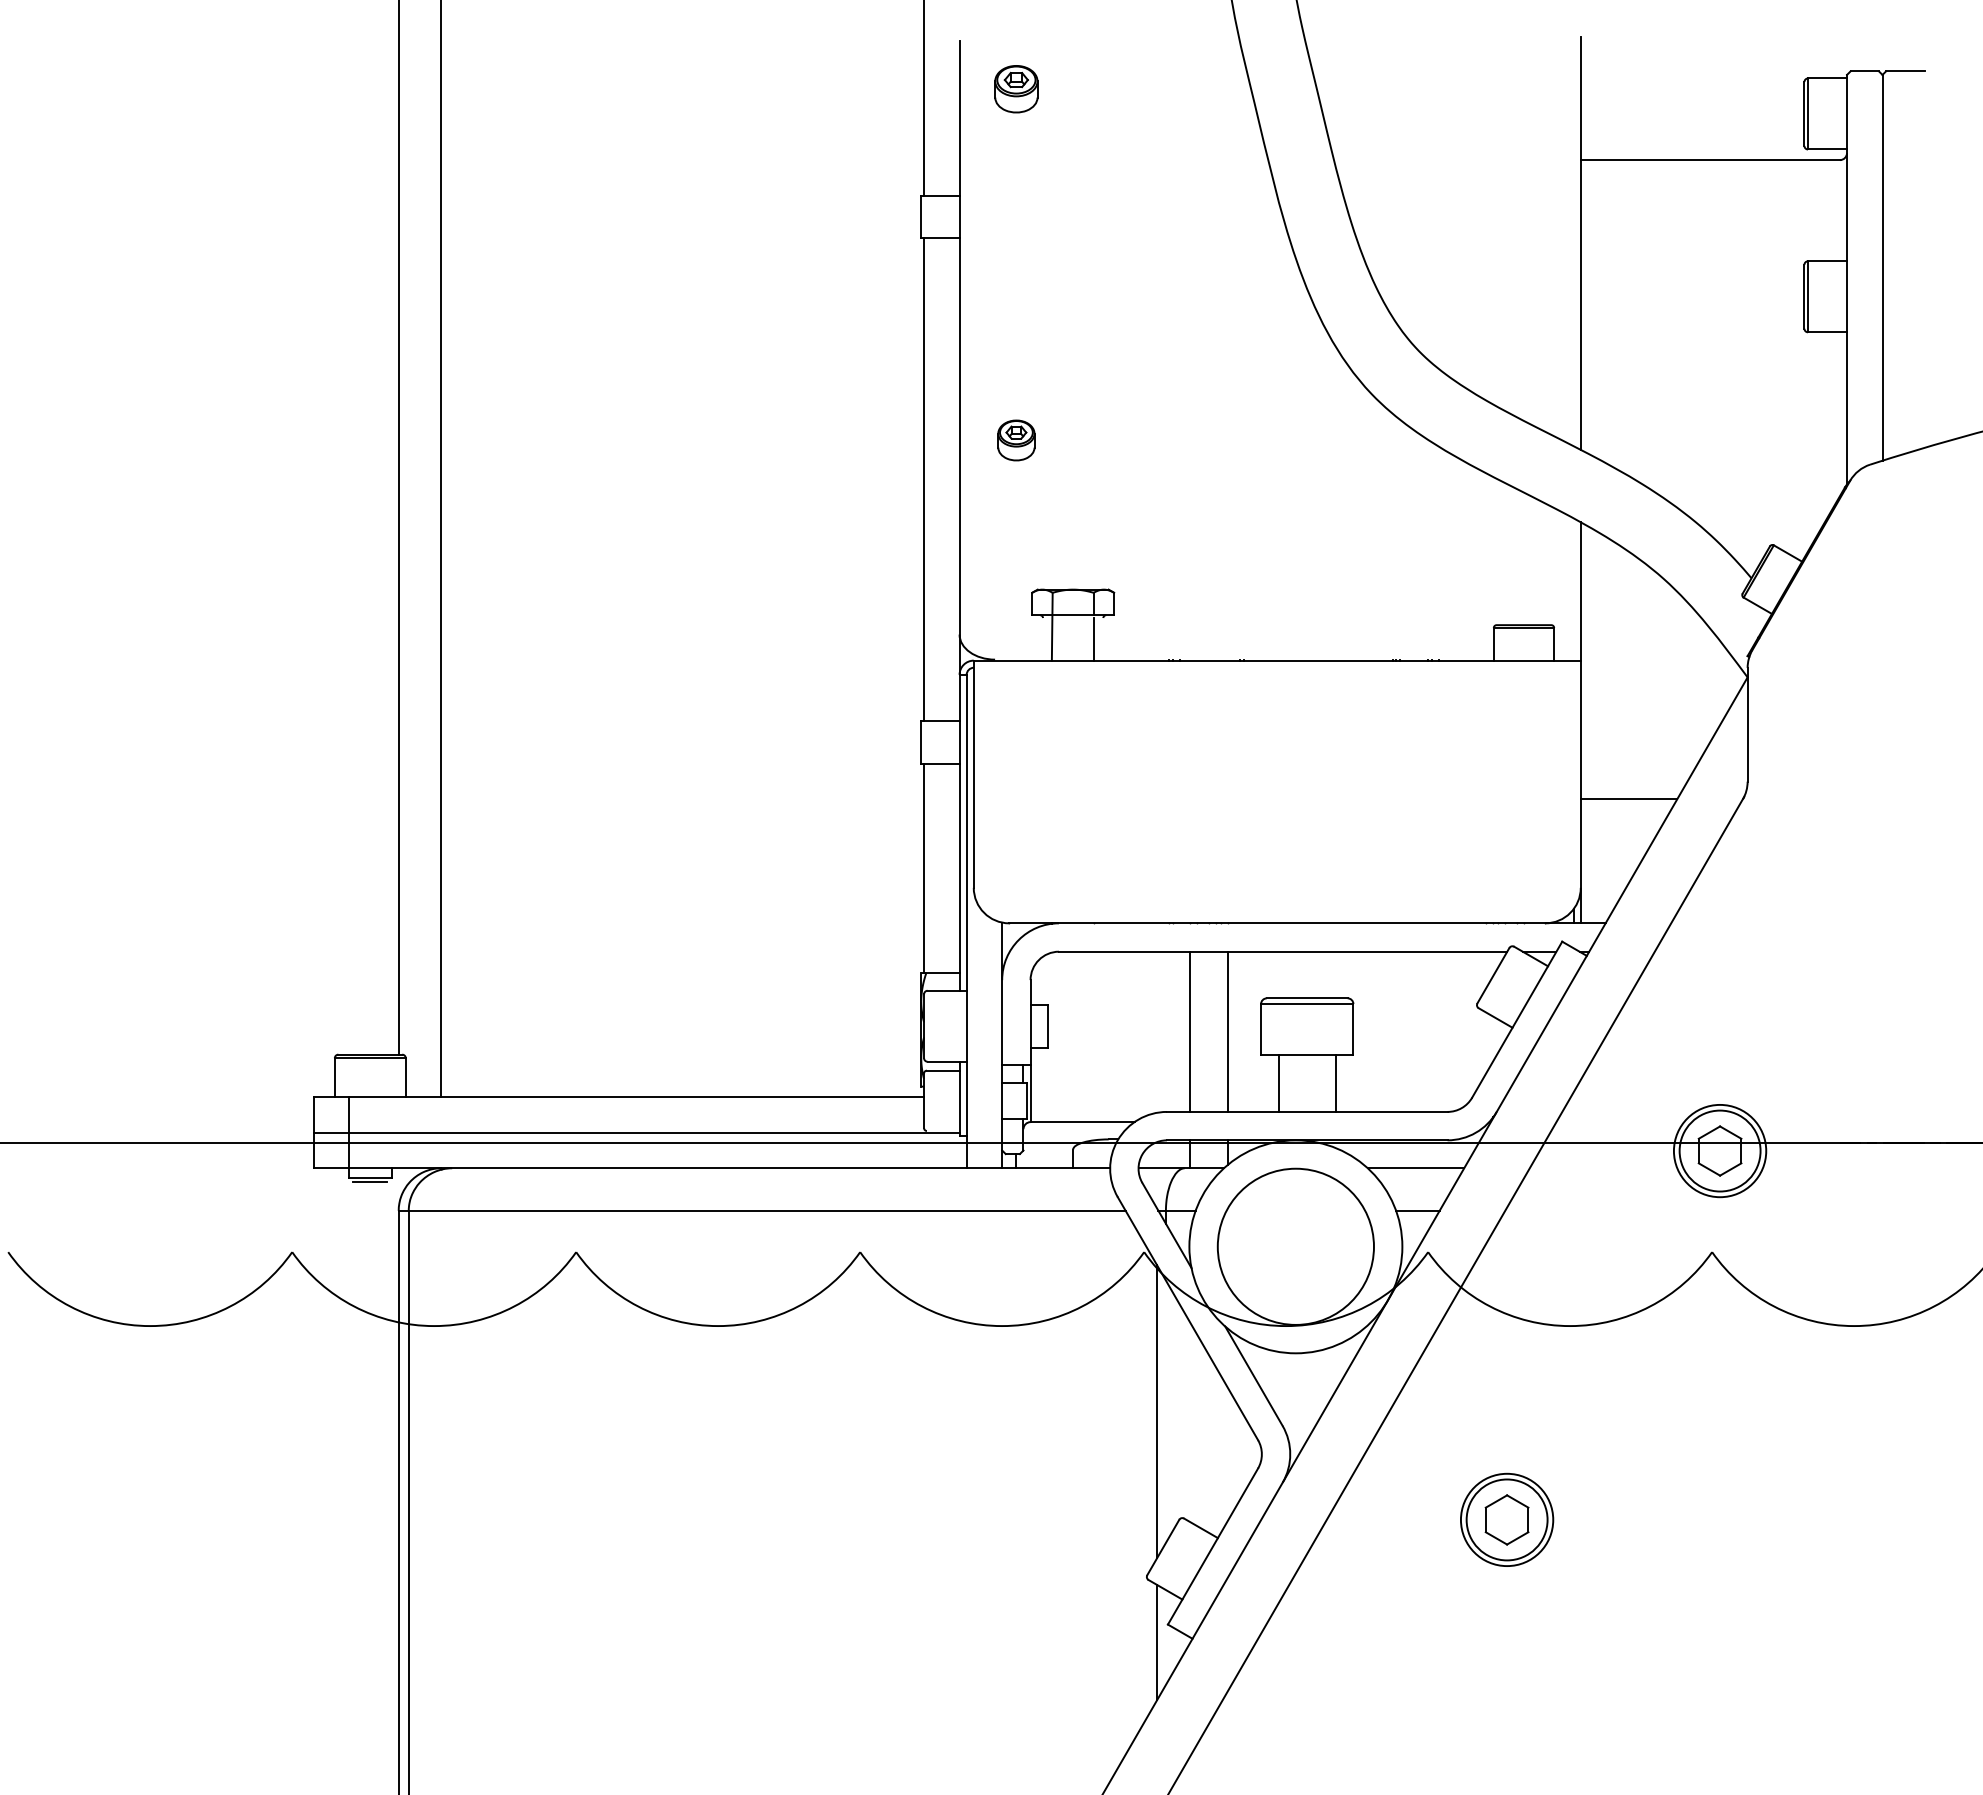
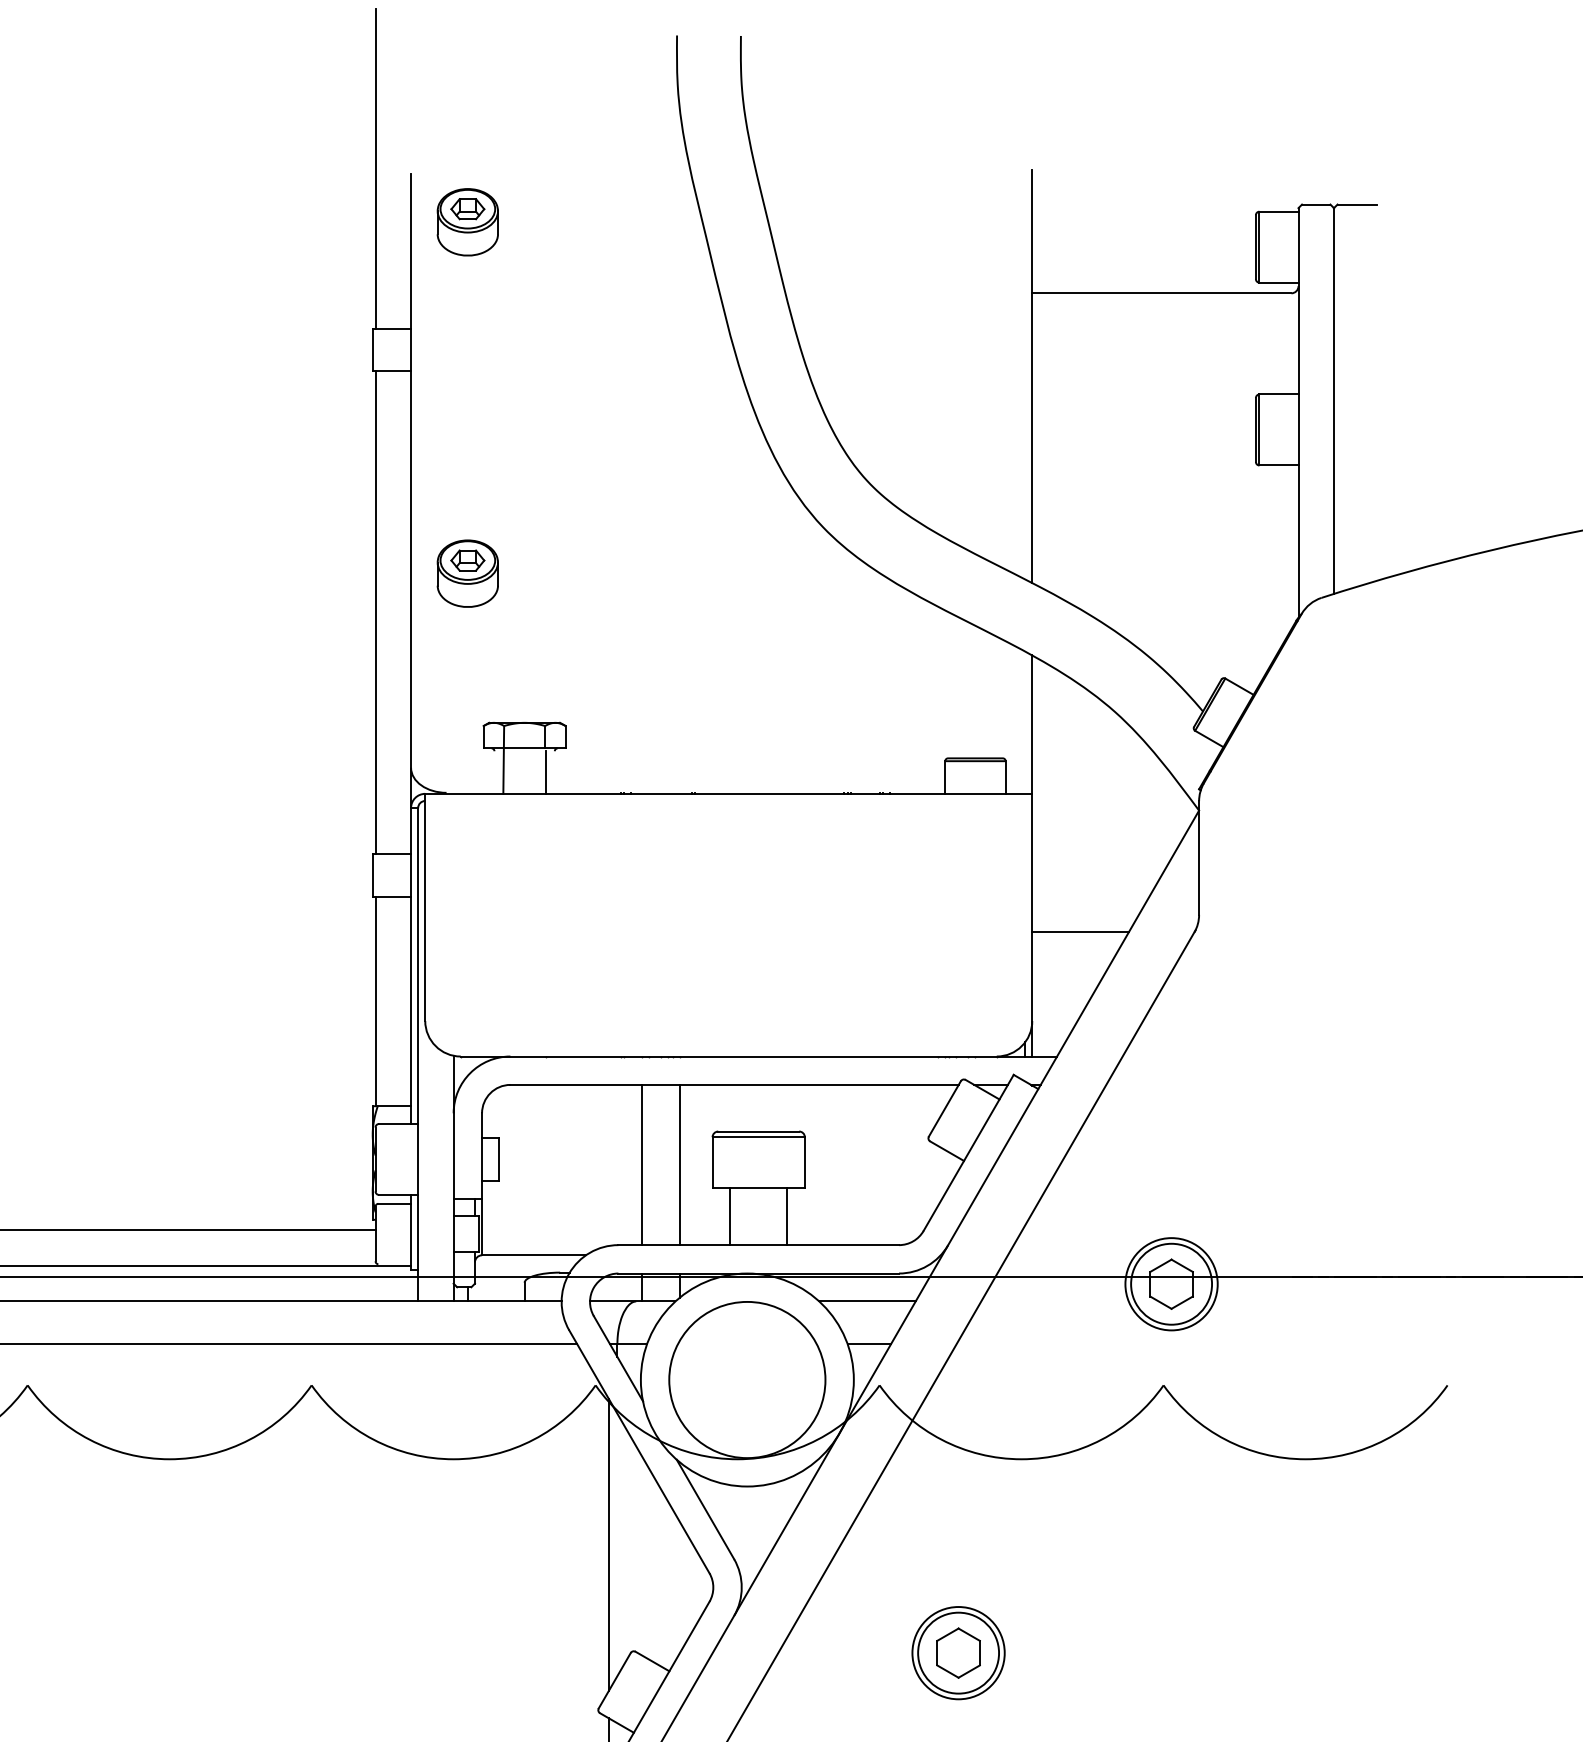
part: (1016, 89) -> (467, 222), size x1.43
part: (1016, 440) -> (467, 573), size x1.67

